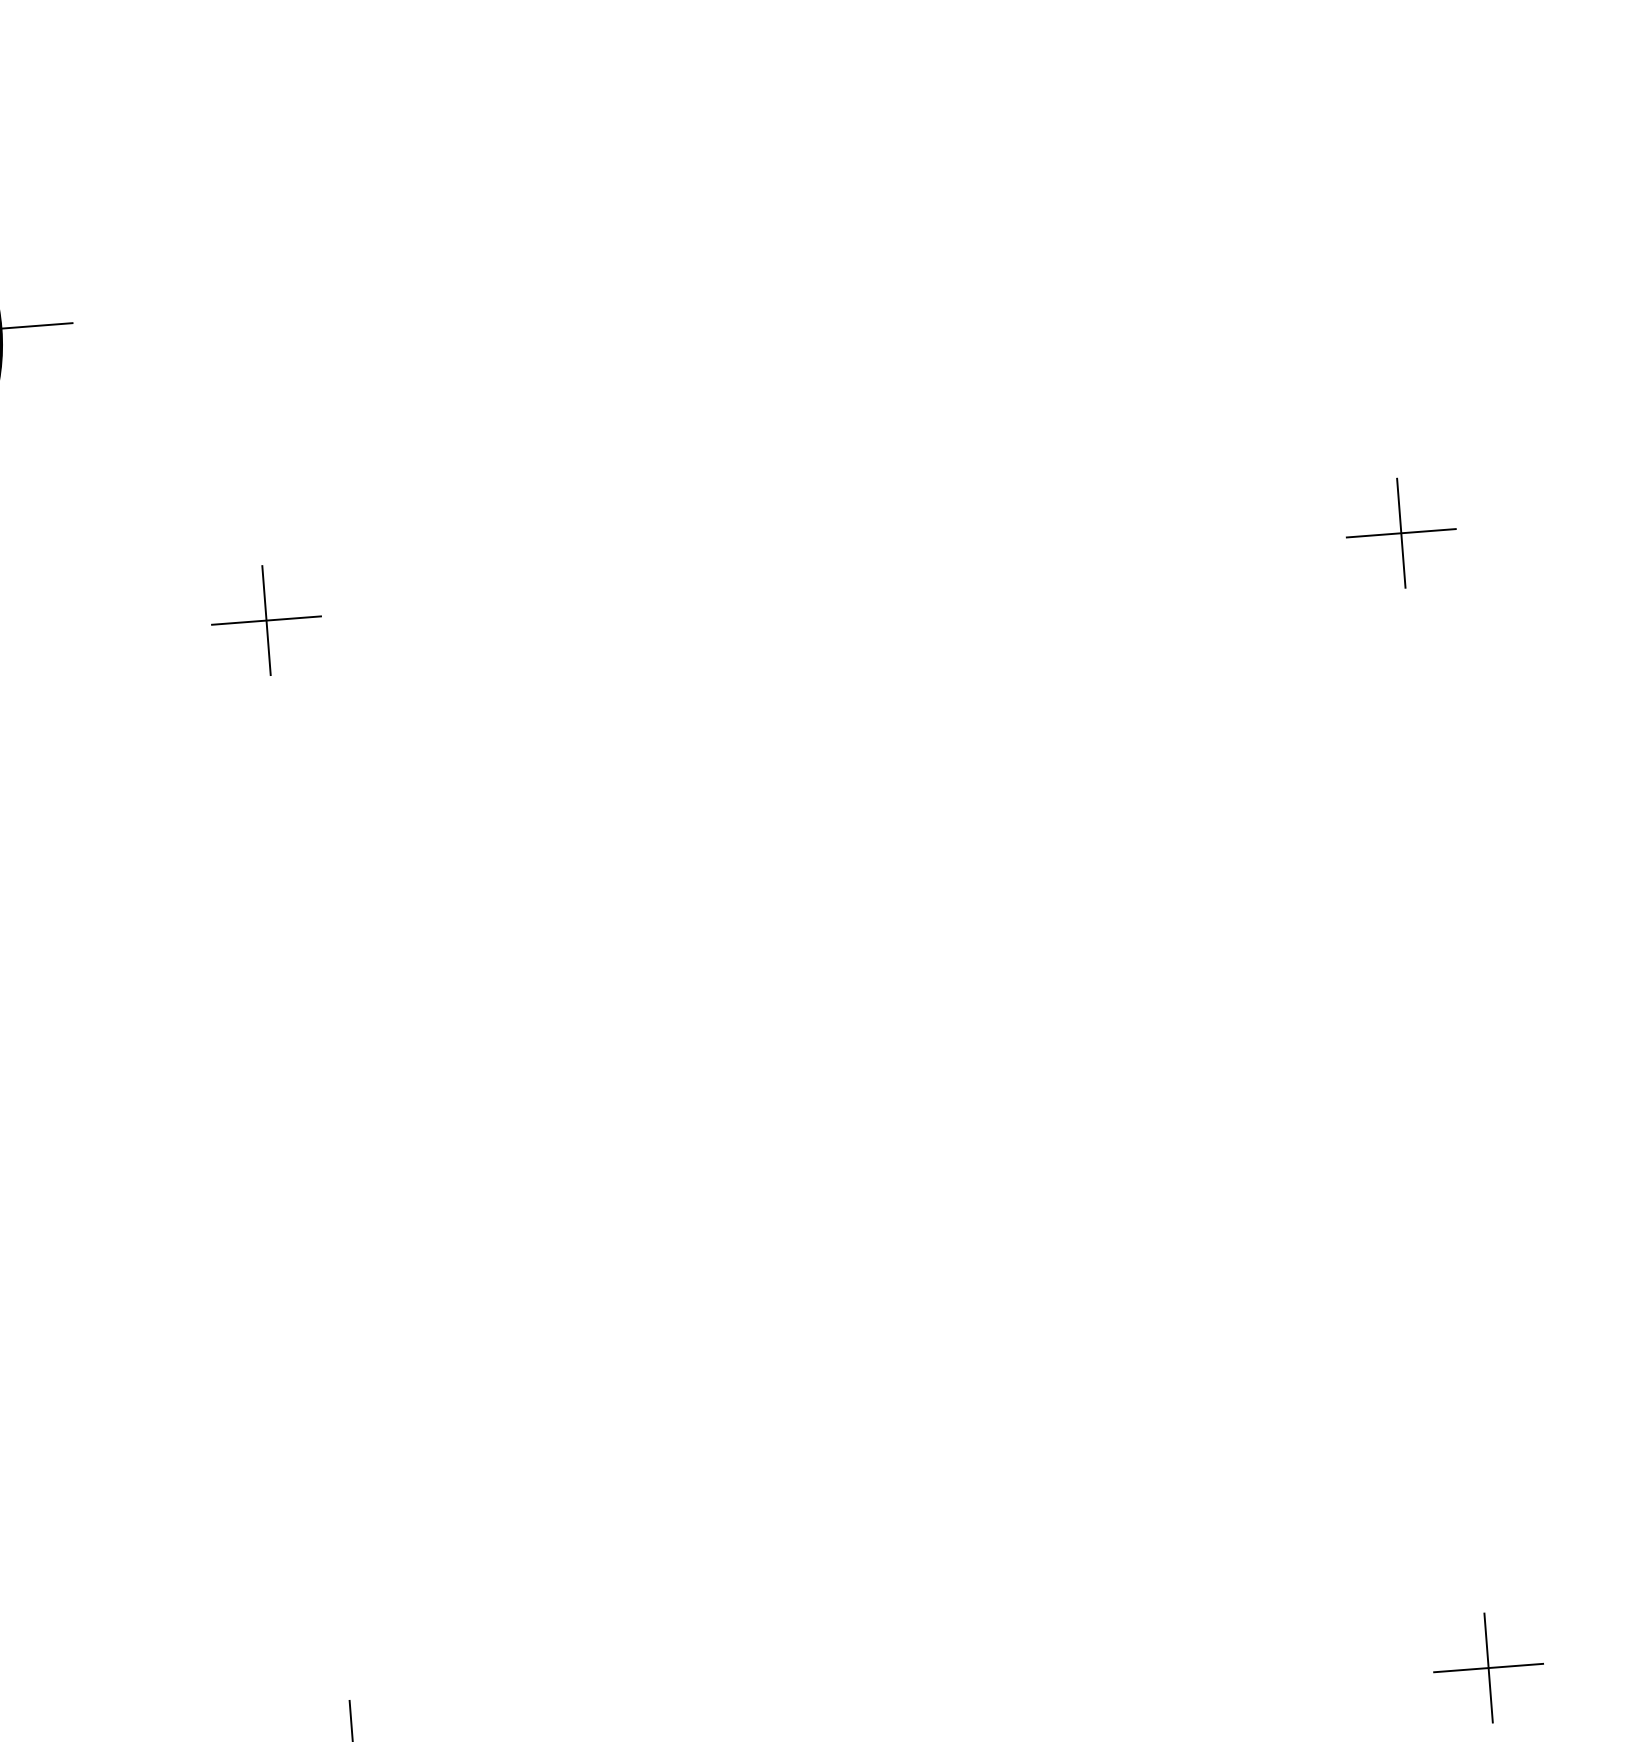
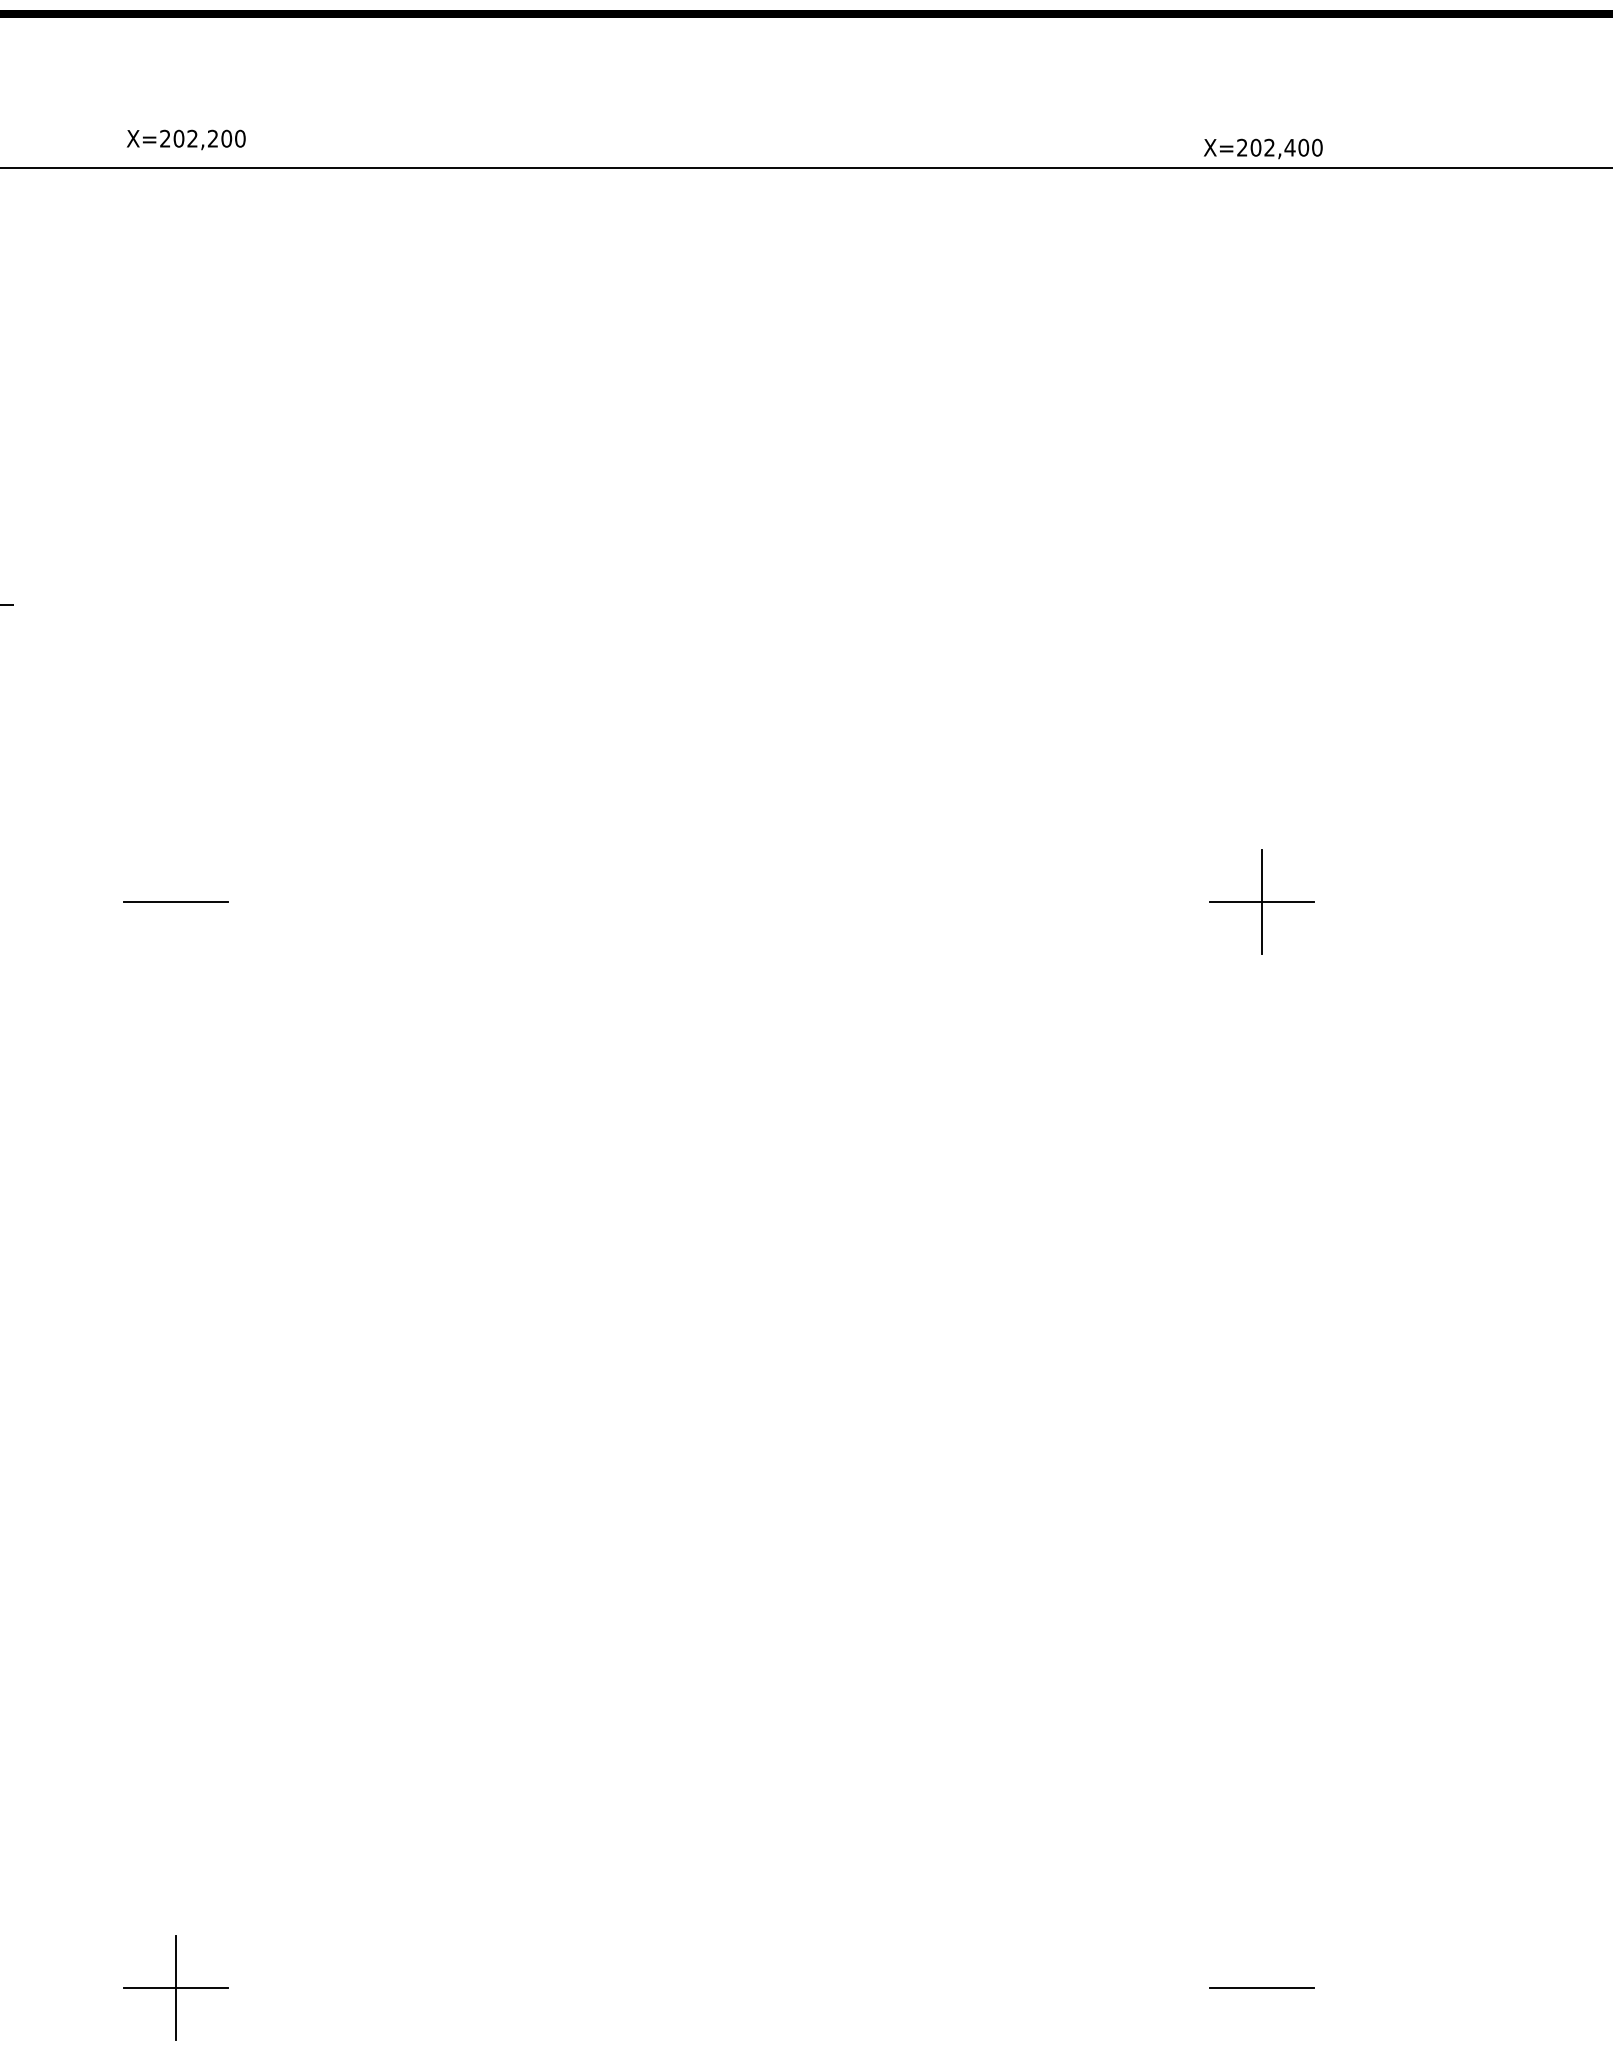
line: (267, 620) -> (176, 902), removed
line: (1488, 1667) -> (1261, 1987), removed

